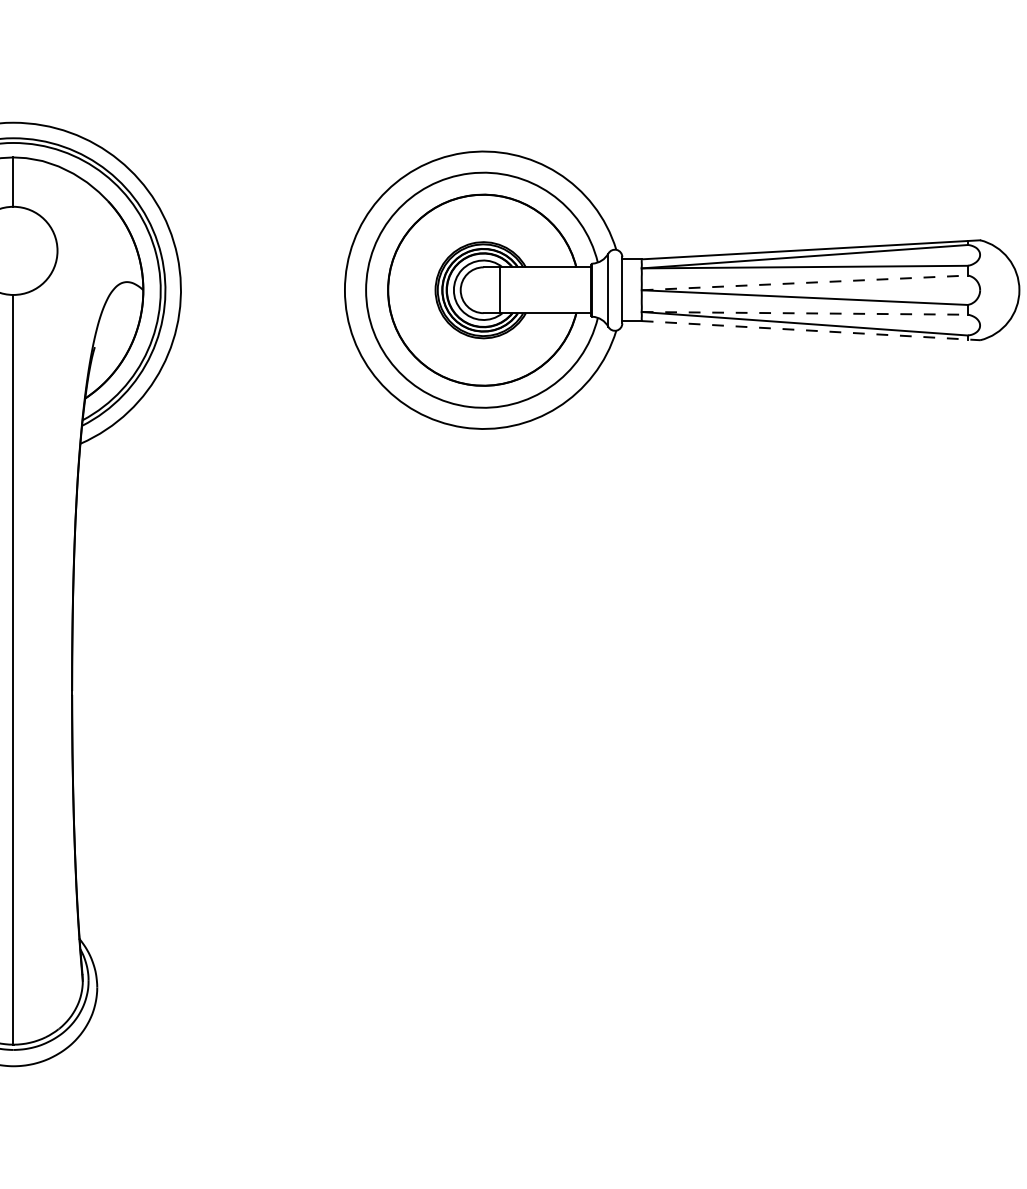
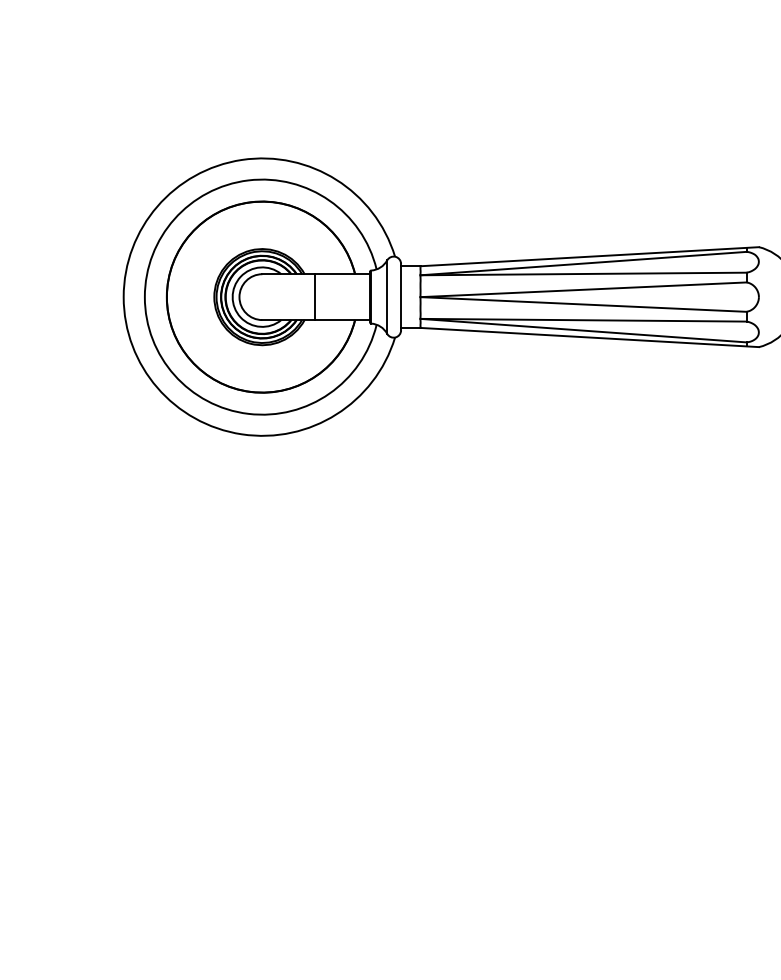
line: (805, 282) -> (584, 289), dashed -> solid
line: (499, 290) -> (315, 297), moved
line: (805, 313) -> (584, 320), dashed -> solid
line: (811, 330) -> (590, 337), dashed -> solid

